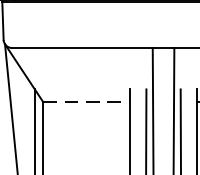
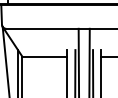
line: (88, 101) -> (45, 56), dashed -> solid

